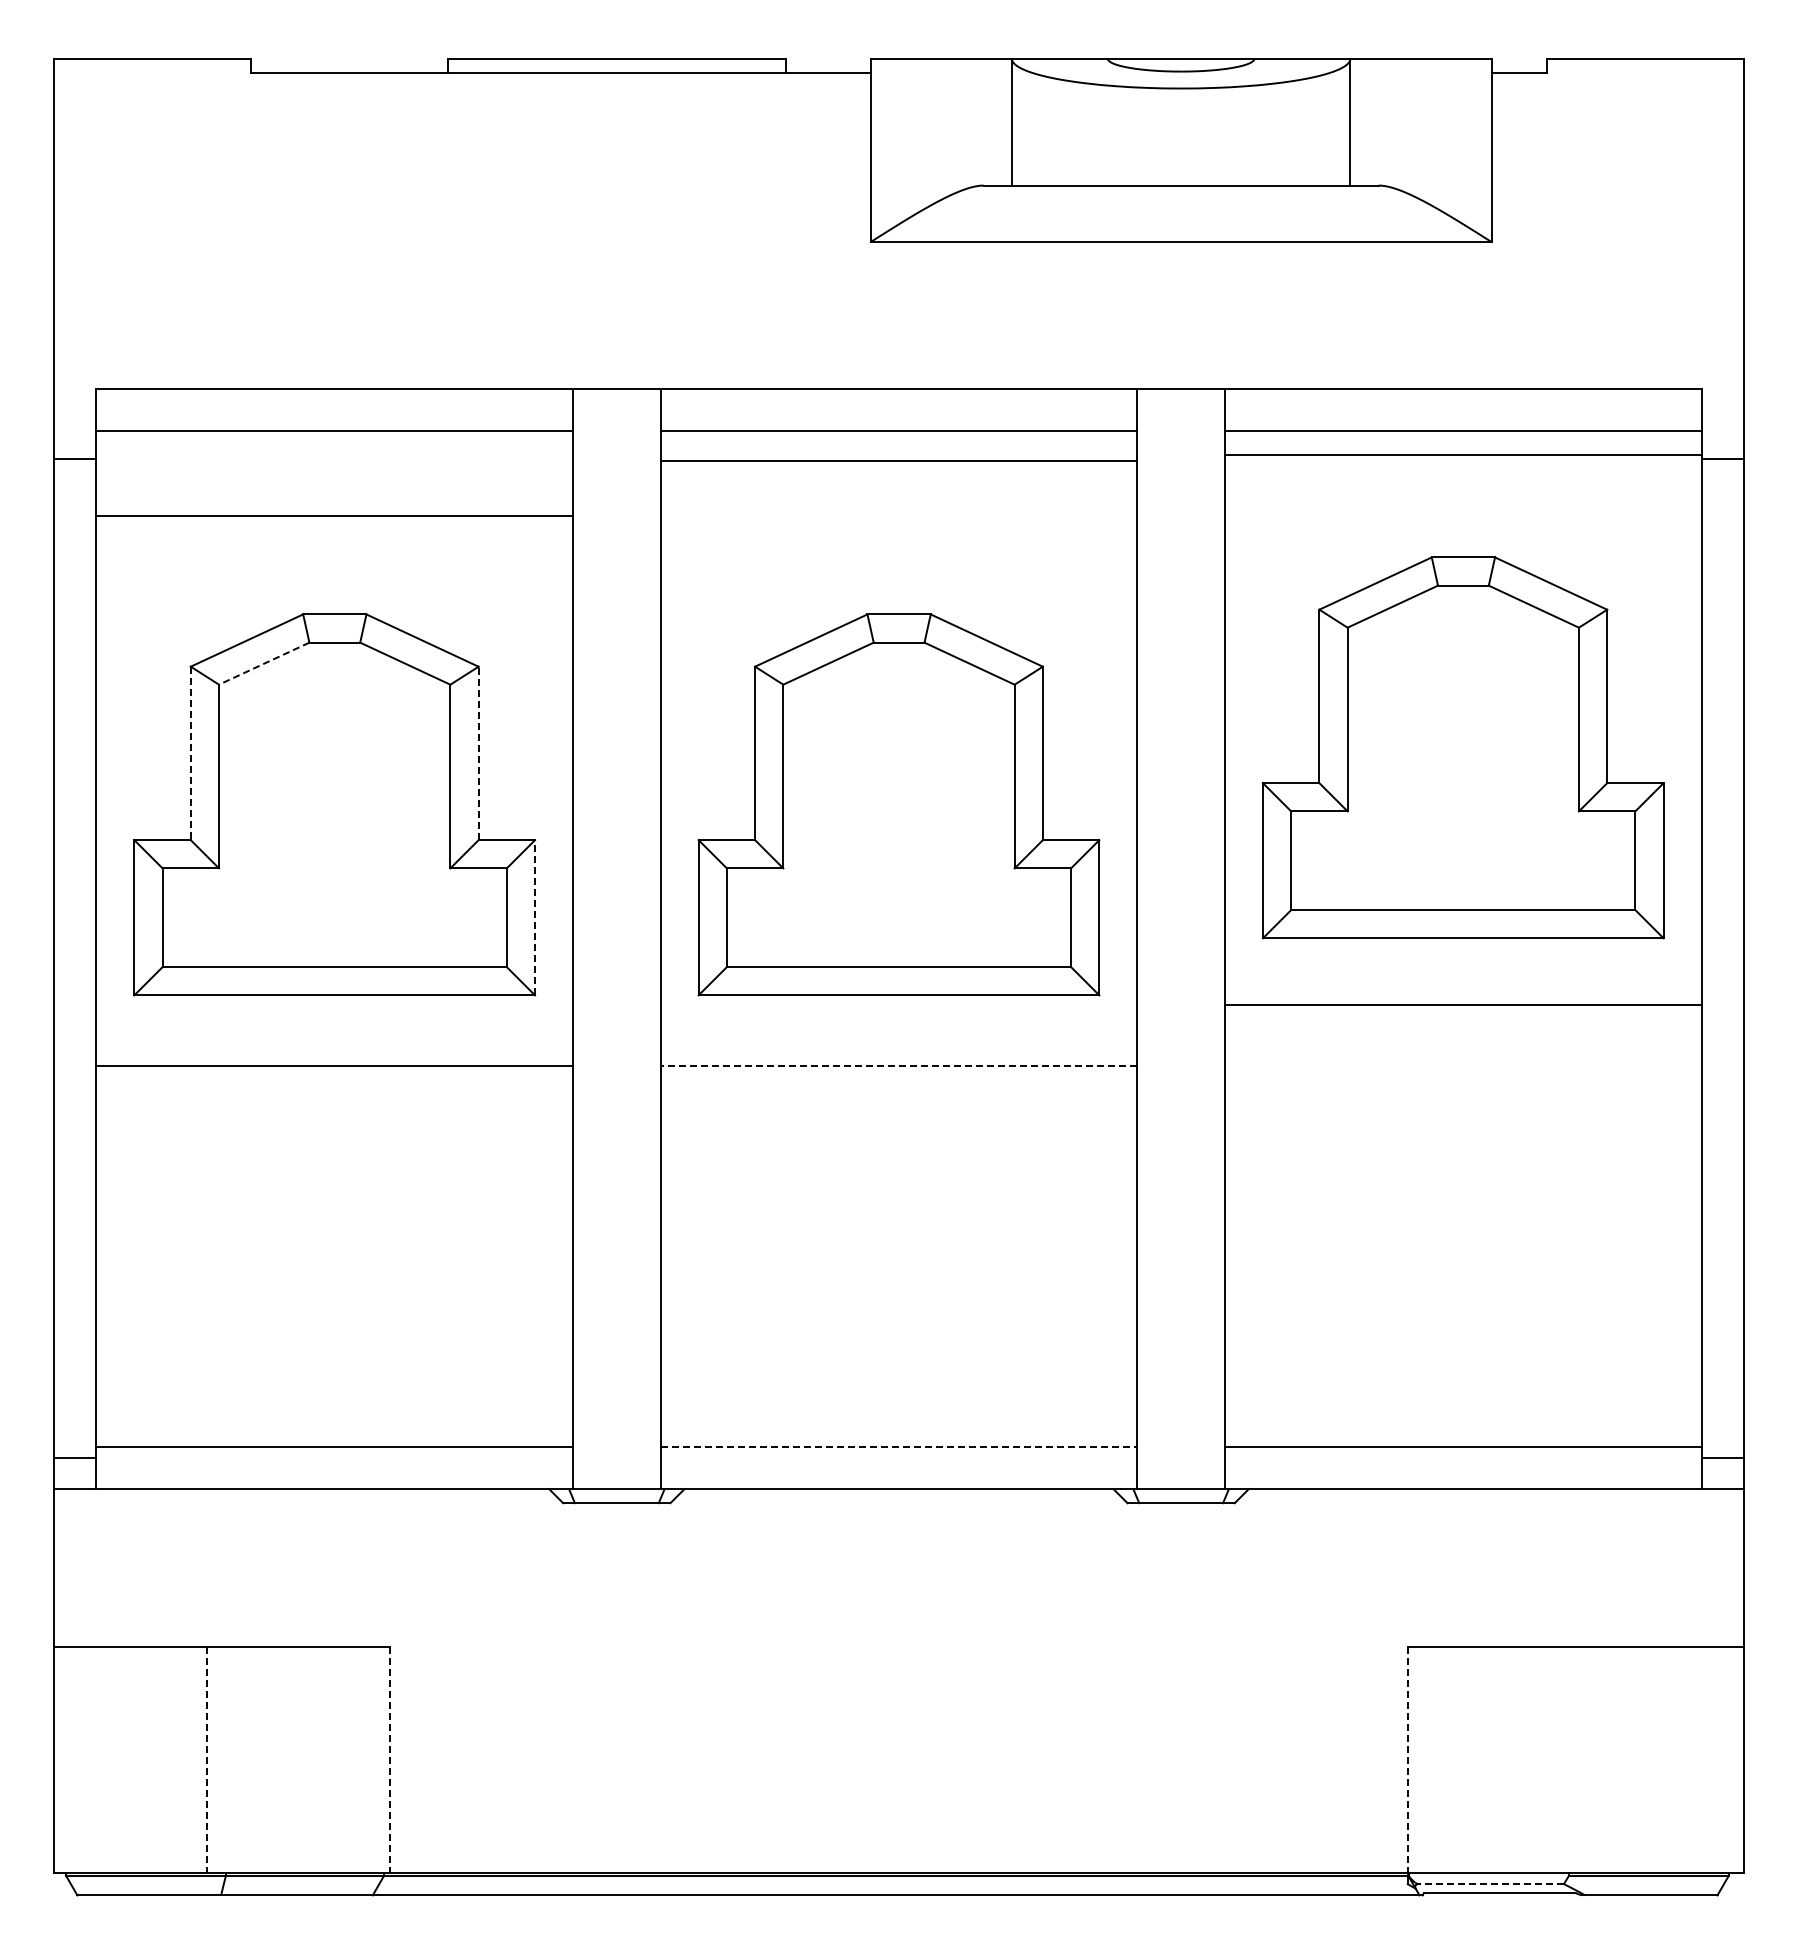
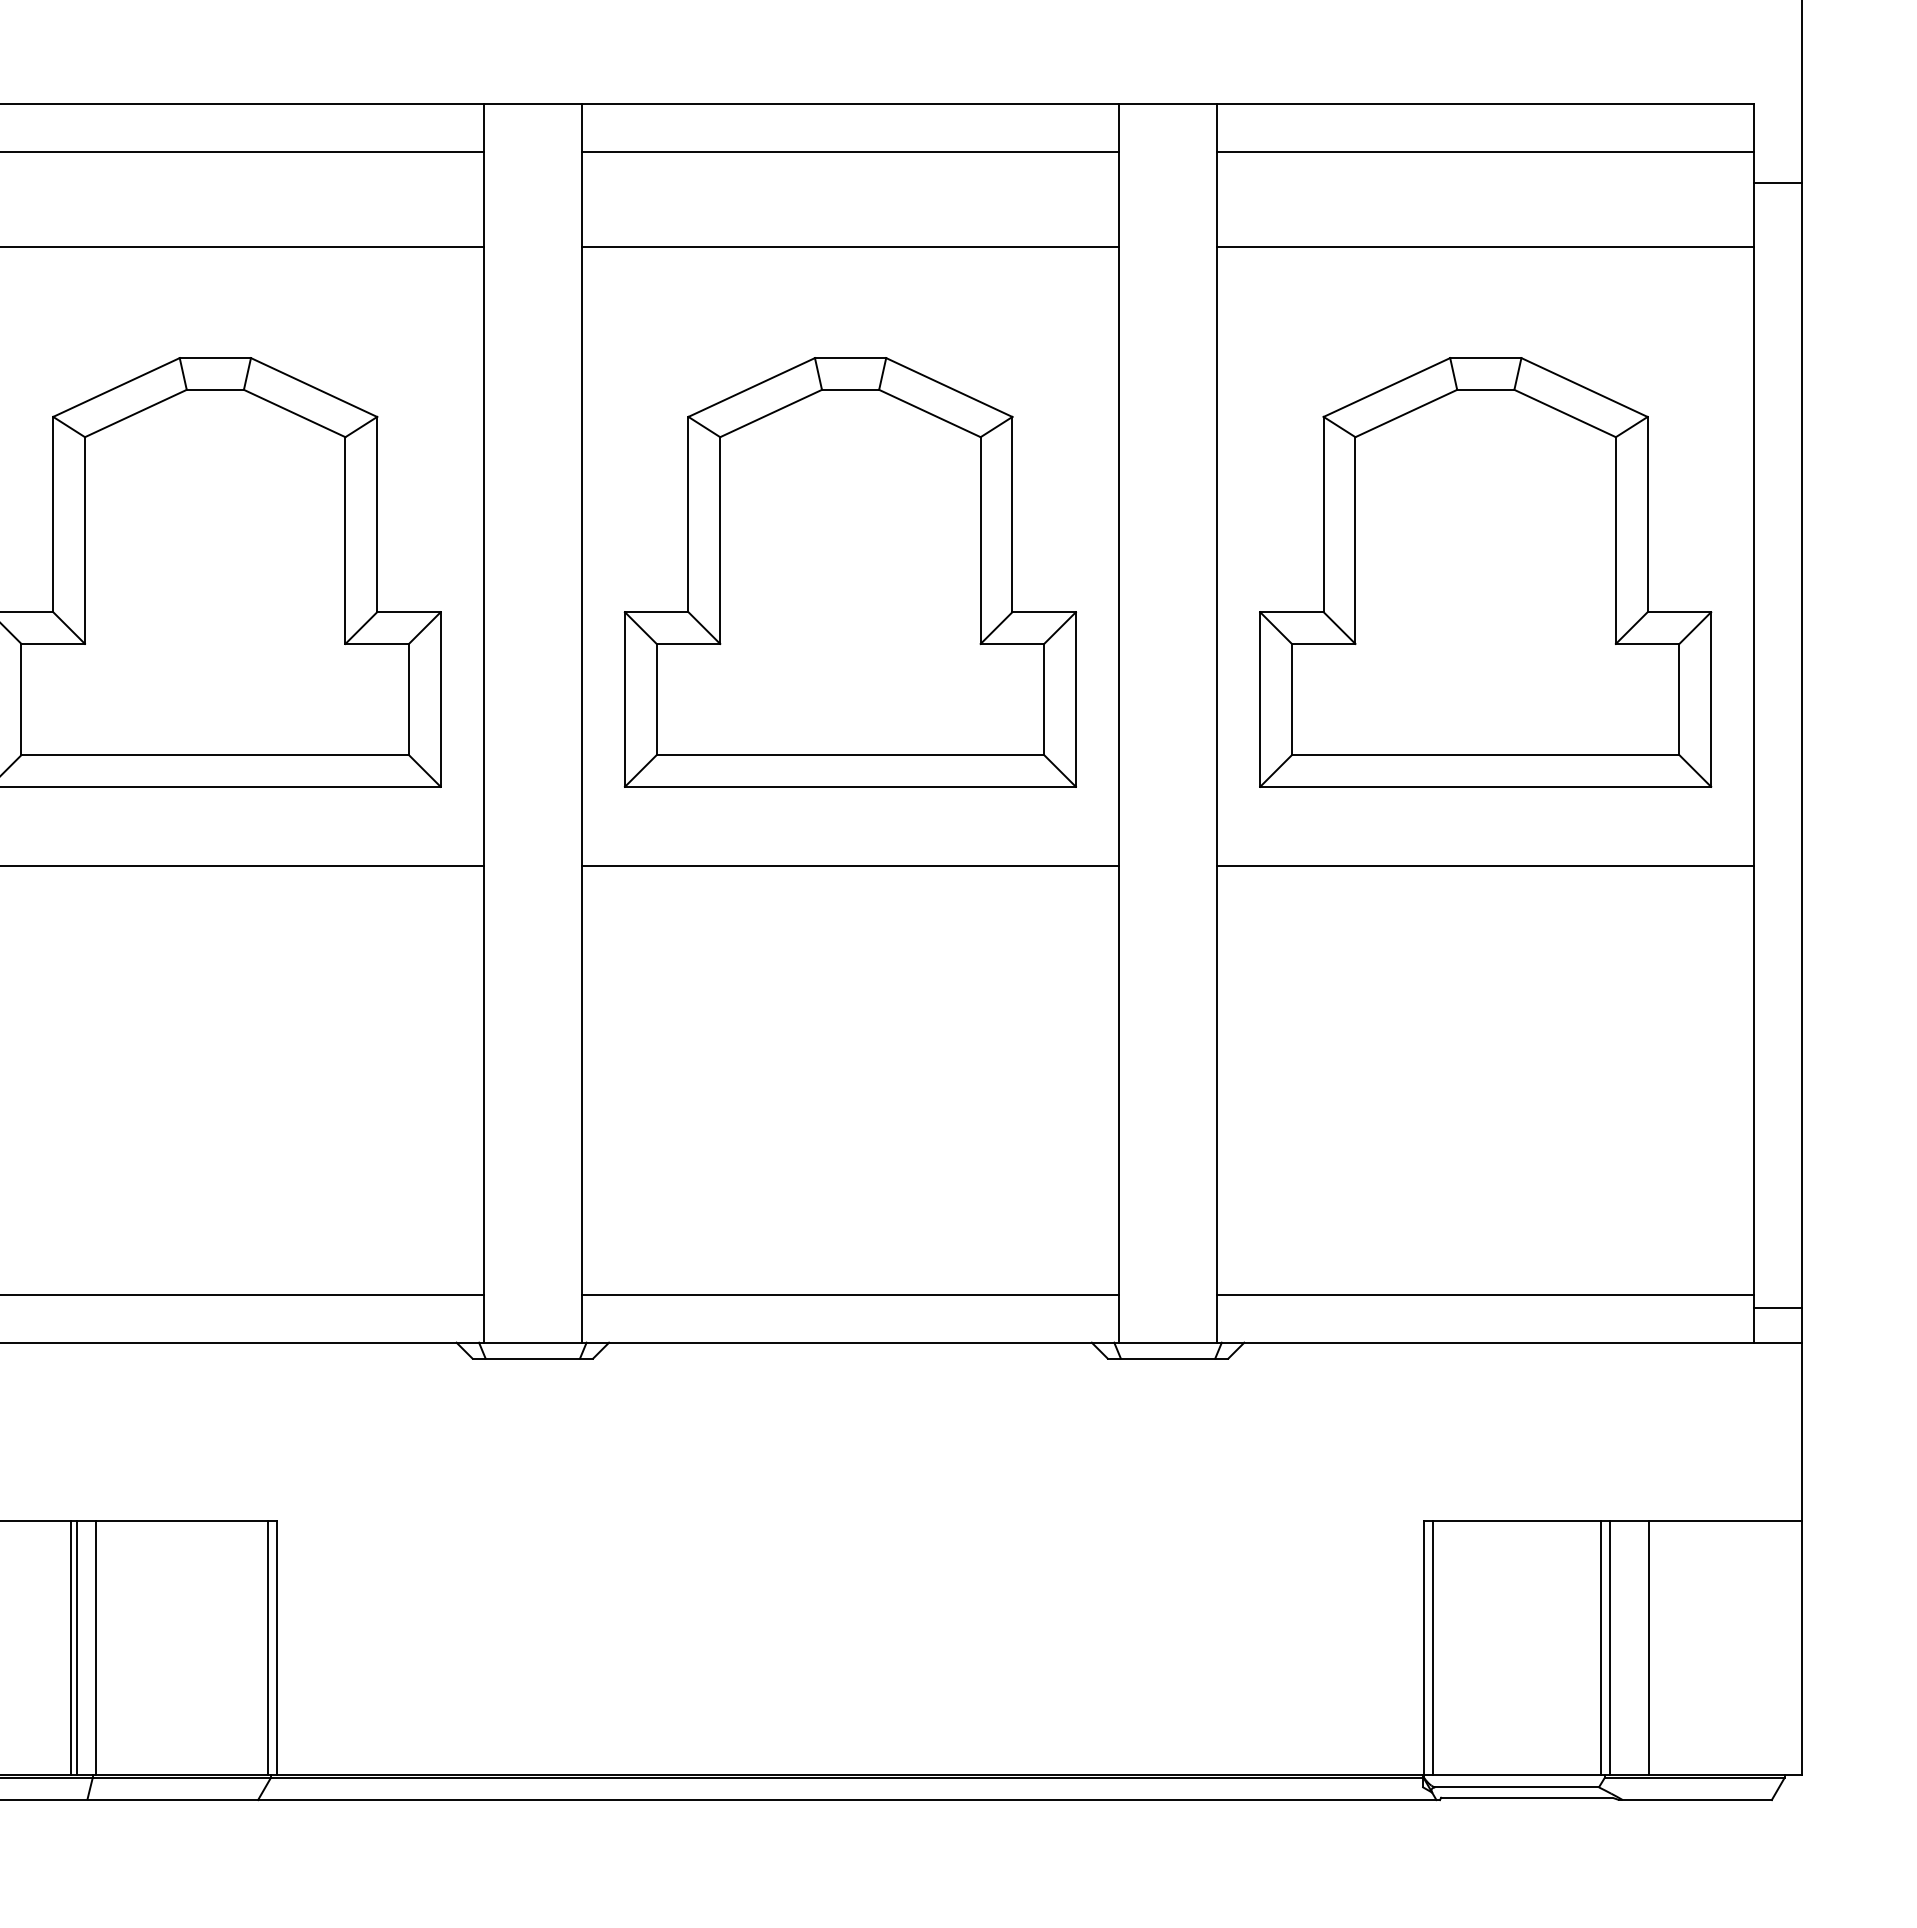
line: (1462, 454) -> (1484, 246), moved
line: (898, 460) -> (849, 246), moved
line: (264, 663) -> (136, 413), dashed -> solid
part: (1462, 747) -> (1484, 572), moved
line: (190, 753) -> (52, 514), dashed -> solid
line: (478, 753) -> (377, 514), dashed -> solid
line: (535, 917) -> (441, 699), dashed -> solid
line: (1462, 1004) -> (1484, 865), moved
line: (898, 1065) -> (849, 865), dashed -> solid
line: (899, 1446) -> (851, 1294), dashed -> solid
line: (206, 1759) -> (70, 1647), dashed -> solid
line: (211, 1759) -> (76, 1647), added
line: (229, 1759) -> (96, 1647), added
line: (381, 1759) -> (267, 1647), added
line: (389, 1759) -> (276, 1647), dashed -> solid
line: (1416, 1759) -> (1433, 1647), added
line: (1565, 1759) -> (1600, 1647), added
line: (1573, 1759) -> (1609, 1647), added
line: (1608, 1759) -> (1649, 1647), added
line: (1408, 1761) -> (1423, 1649), dashed -> solid
line: (1491, 1884) -> (1517, 1787), dashed -> solid

